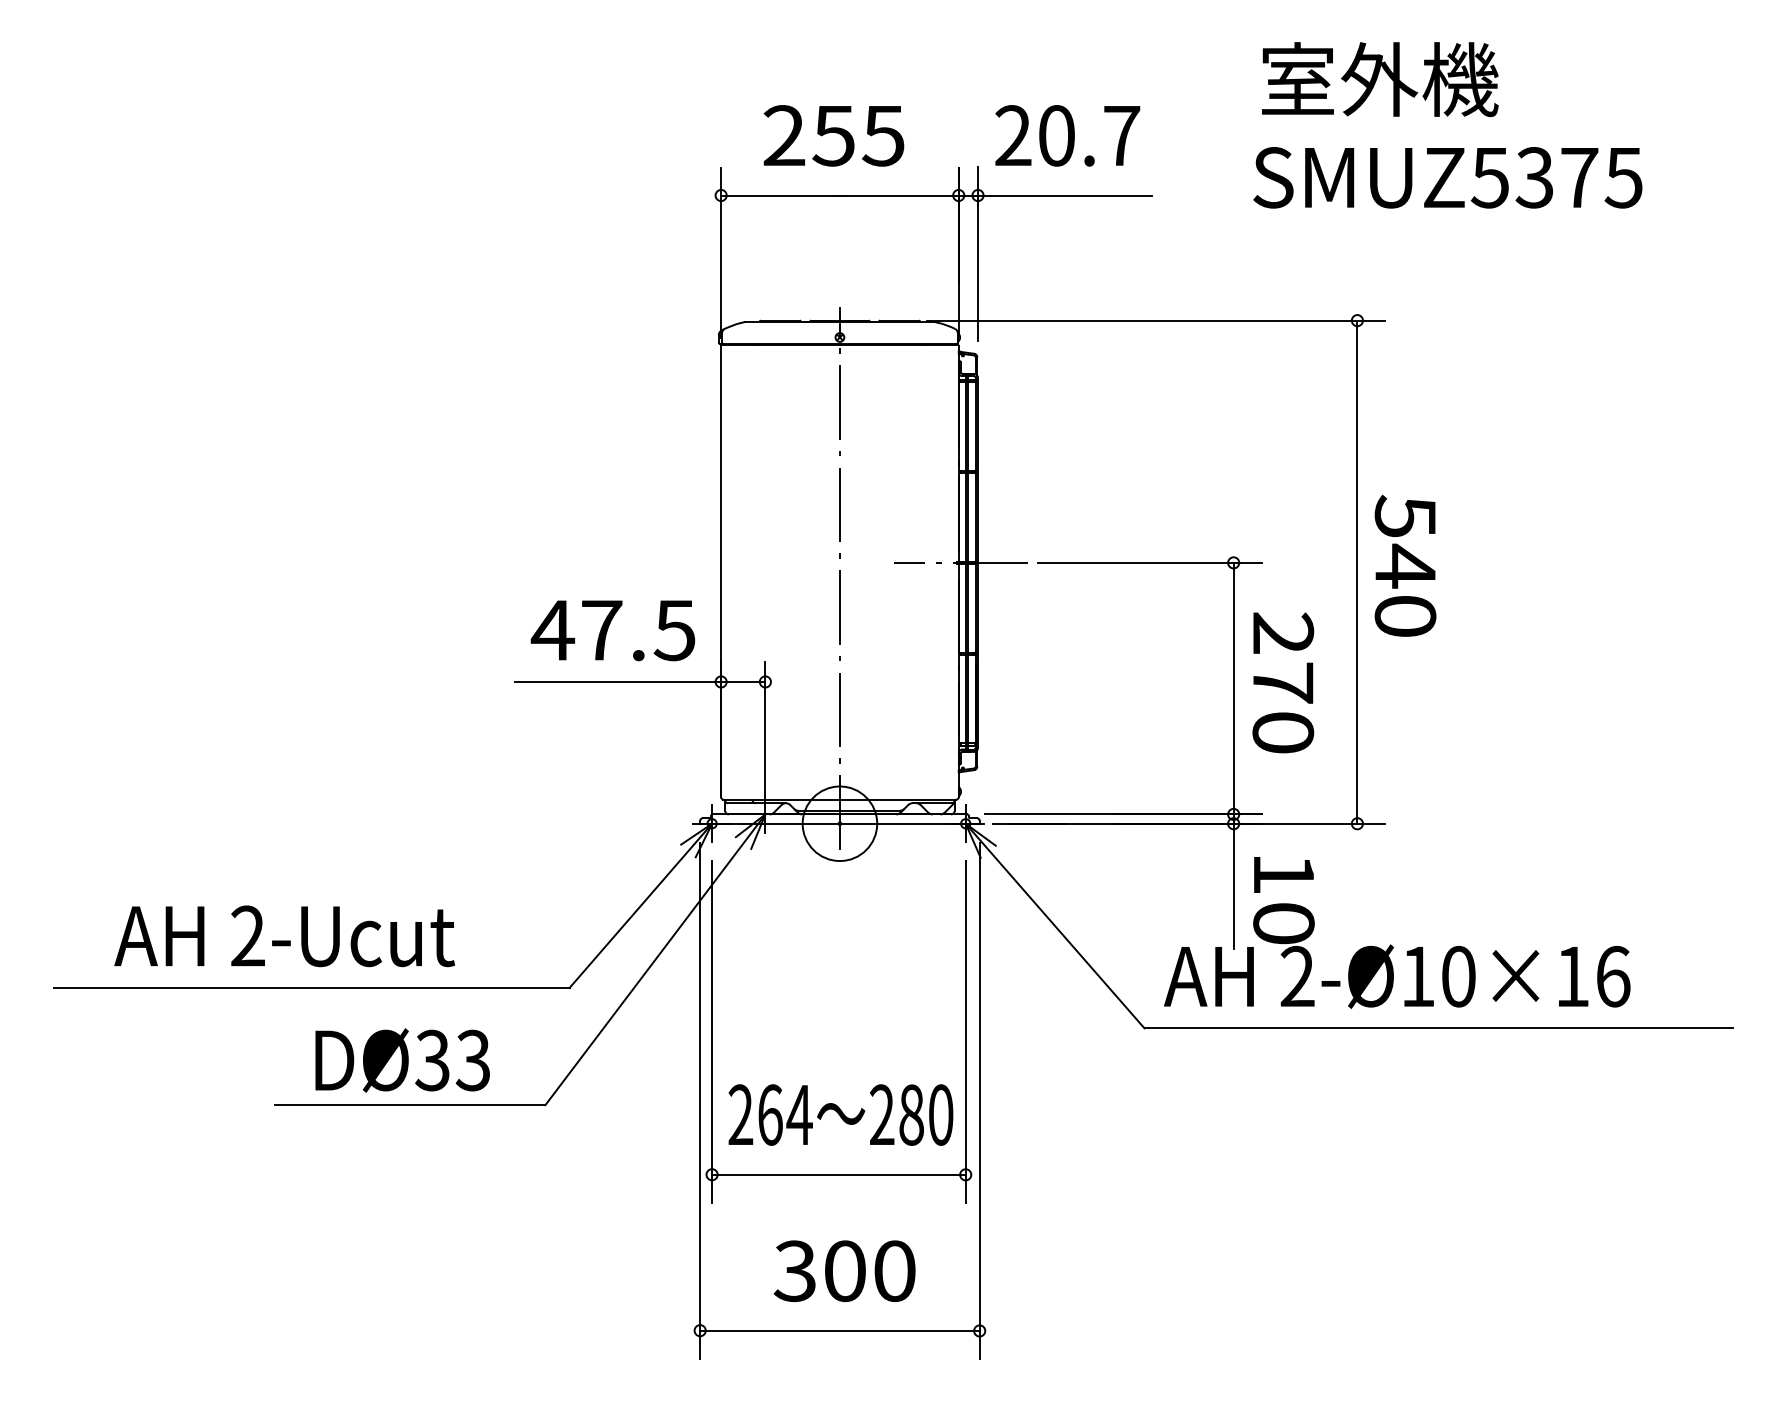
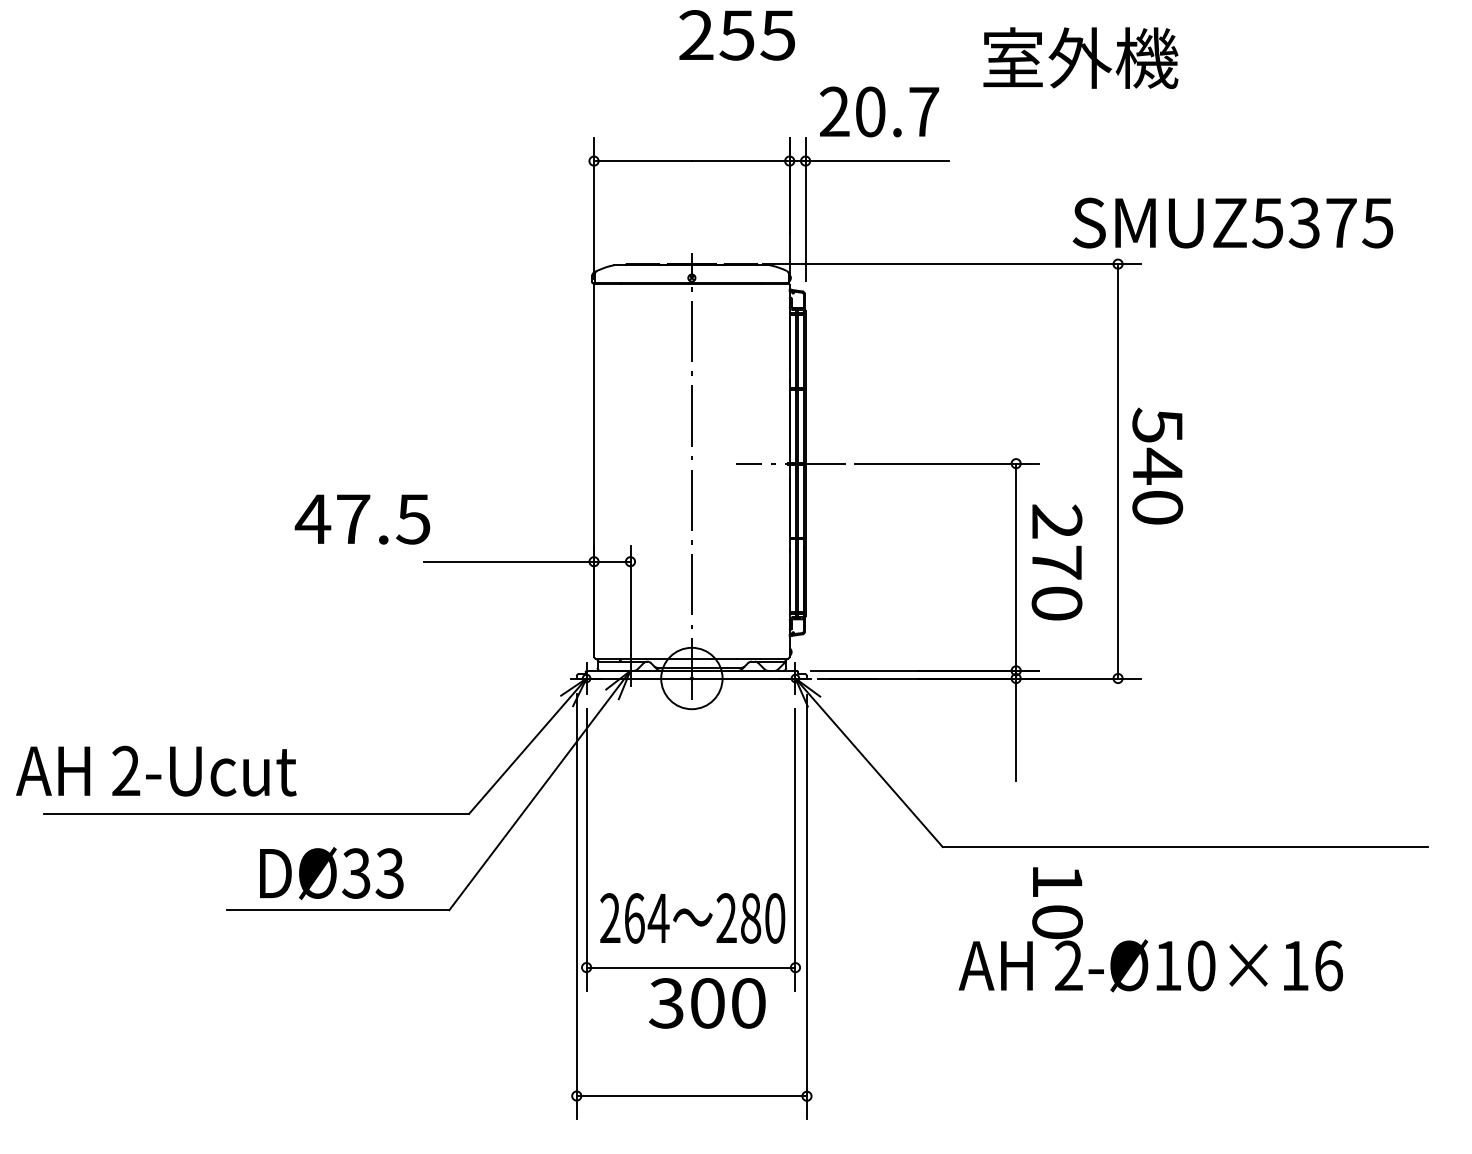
text: (1380, 79) -> (1081, 58), moved
text: (833, 135) -> (736, 35), moved
text: (1447, 177) -> (1232, 222), moved
text: (612, 630) -> (362, 519), moved
text: (1397, 932) -> (1151, 929), moved
text: (284, 936) -> (156, 771), moved
text: (844, 1271) -> (707, 1003), moved

